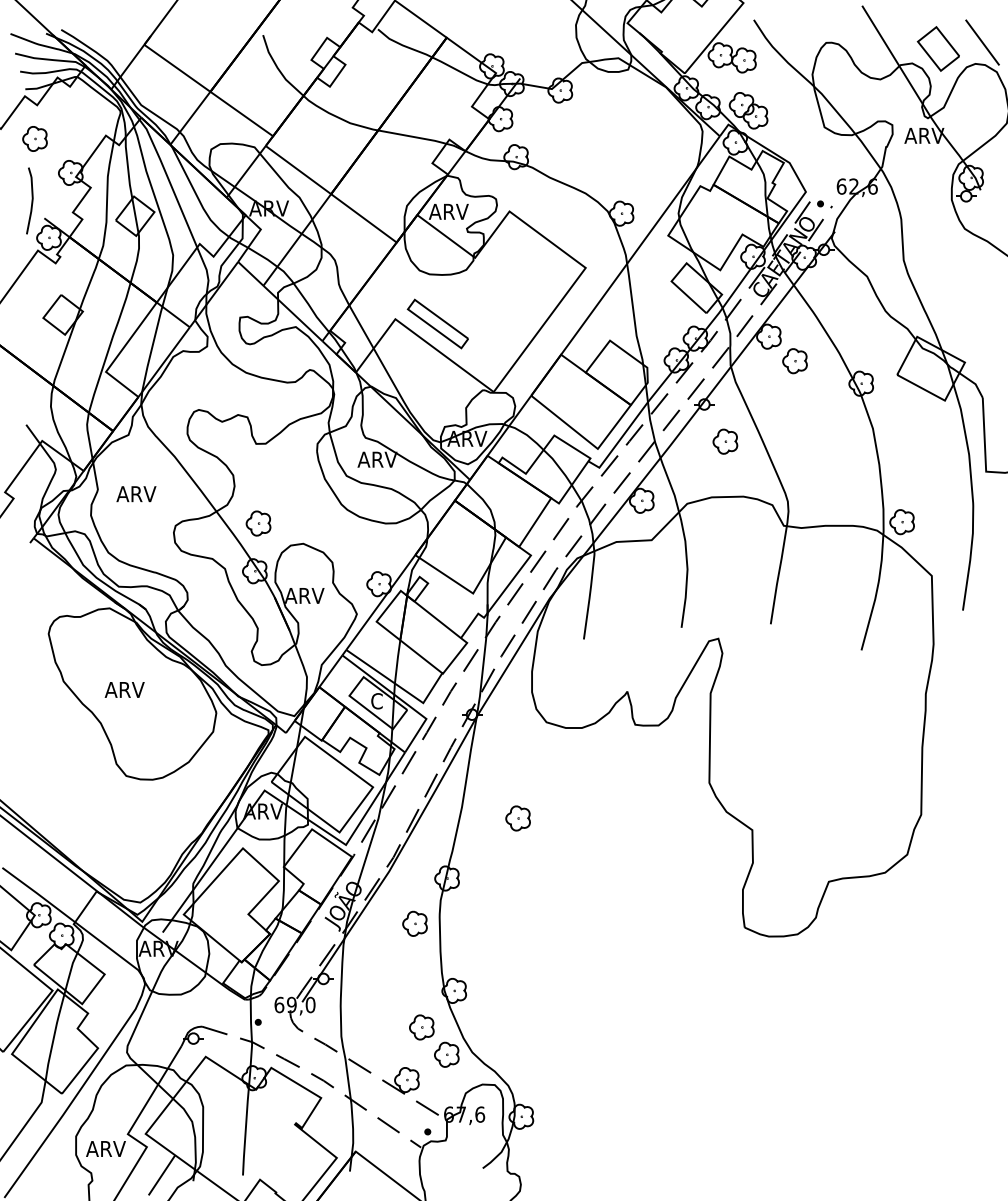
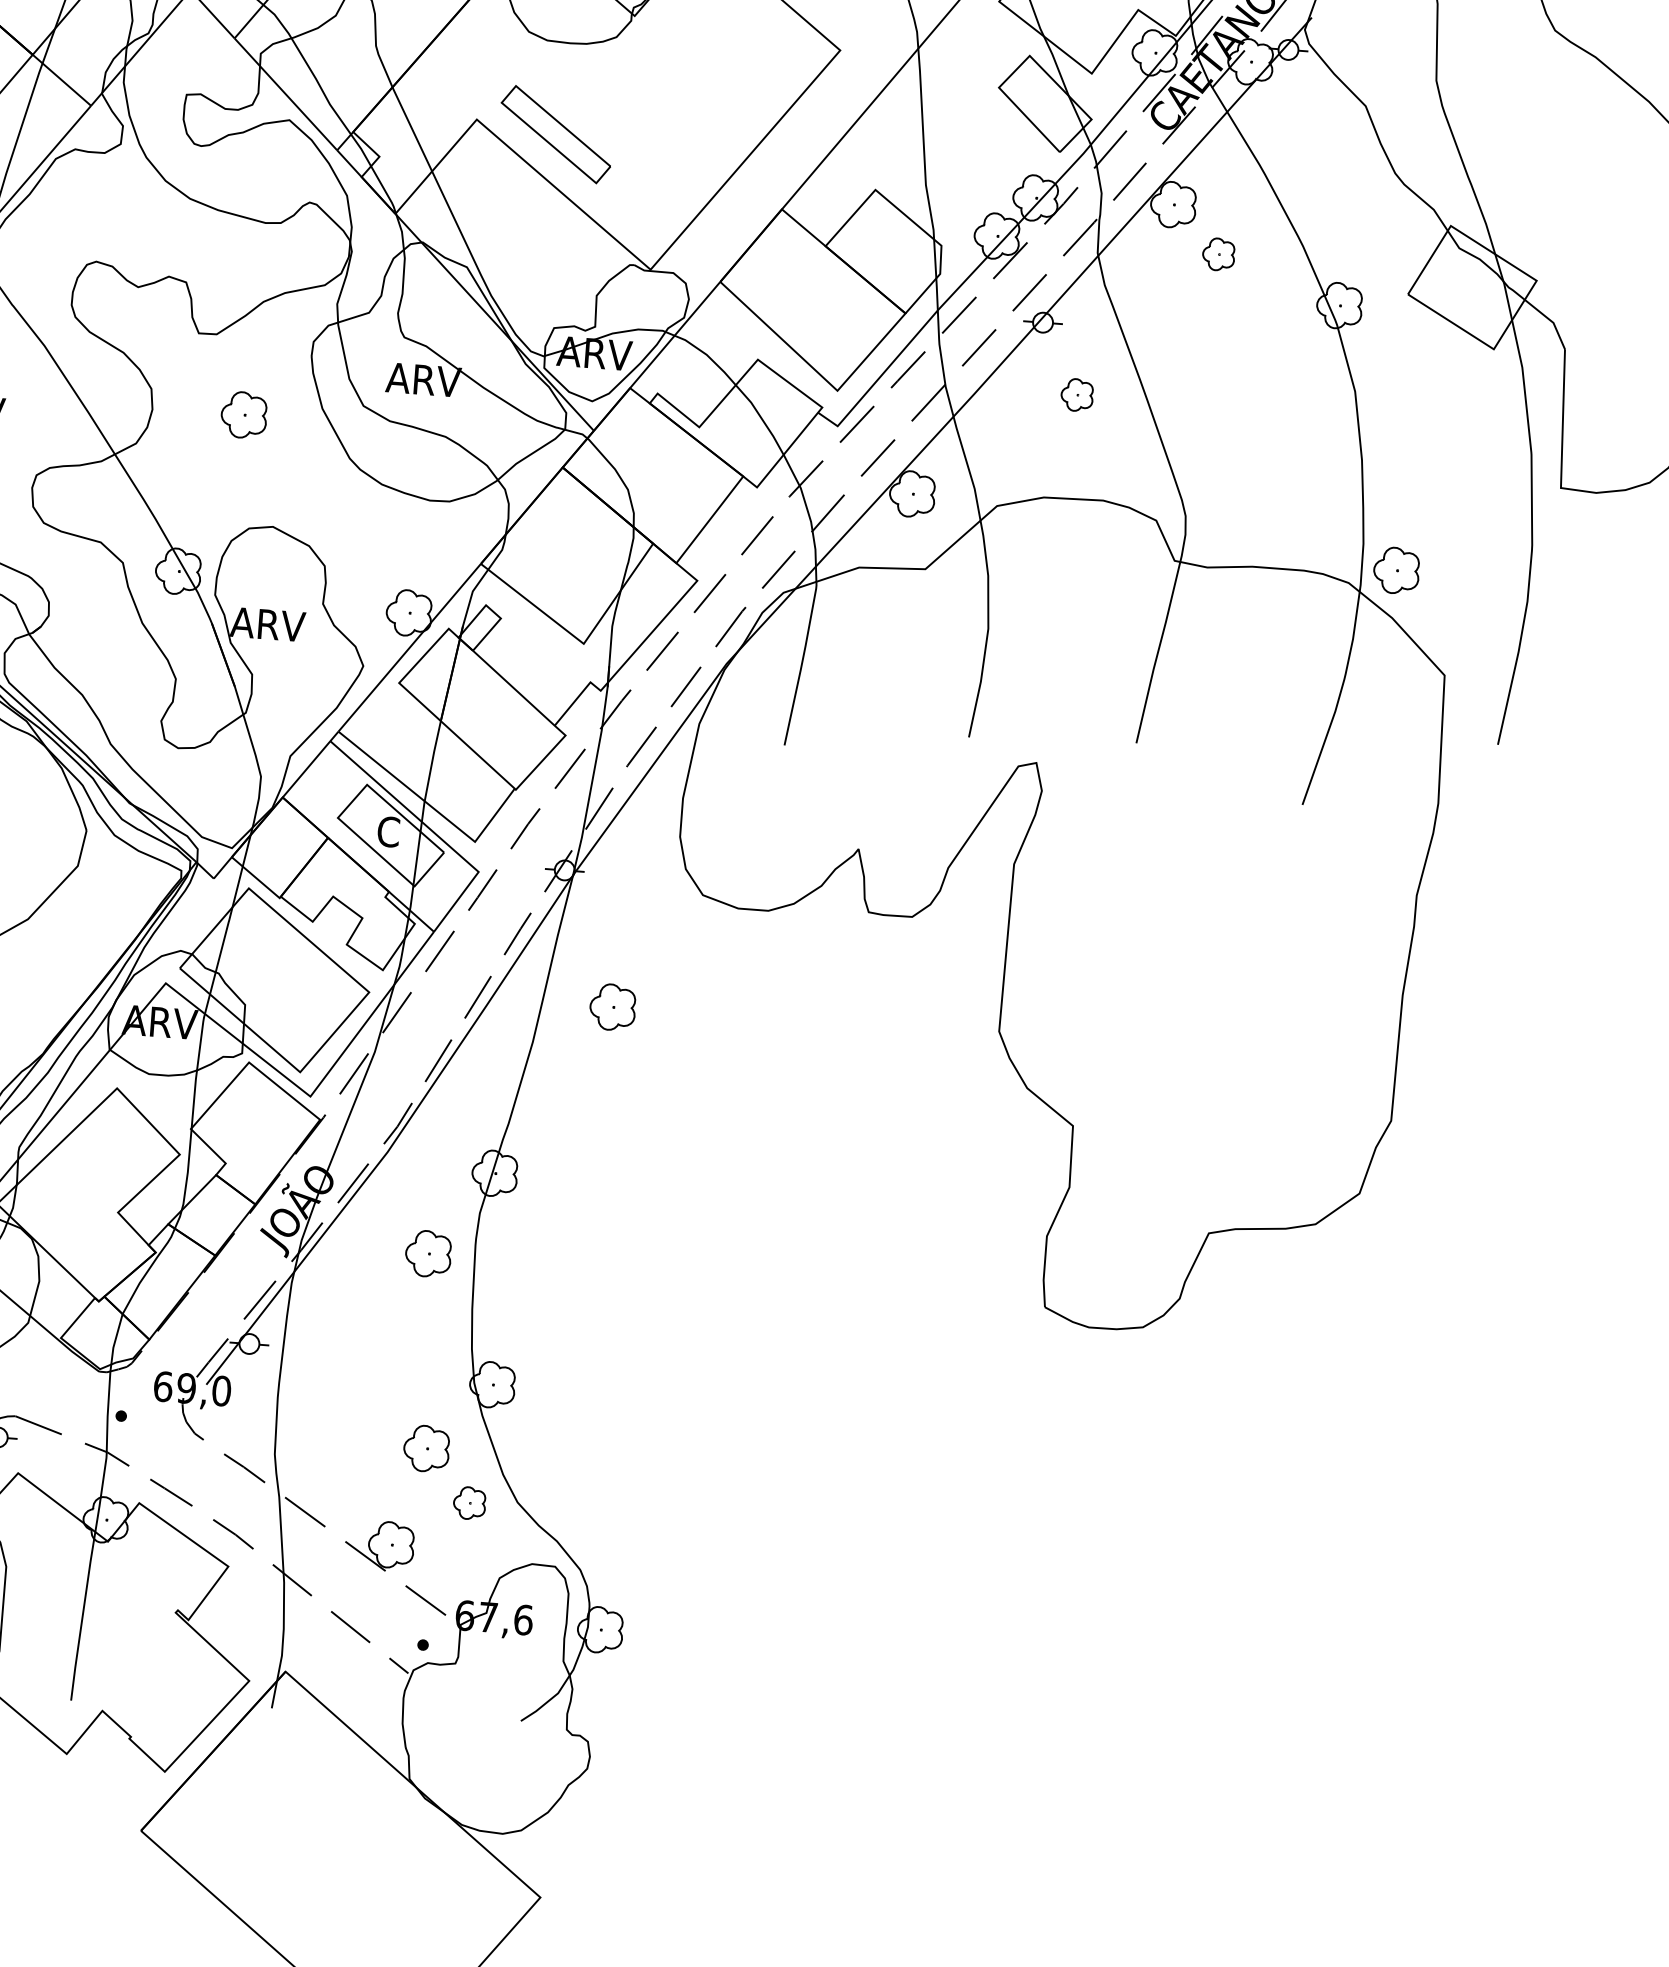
part: (794, 361) -> (1217, 254), size x0.7
part: (725, 441) -> (1077, 394), size x0.7
part: (258, 523) -> (244, 415), moved
part: (517, 818) -> (611, 1007), moved
part: (446, 1054) -> (469, 1502), size x0.7

